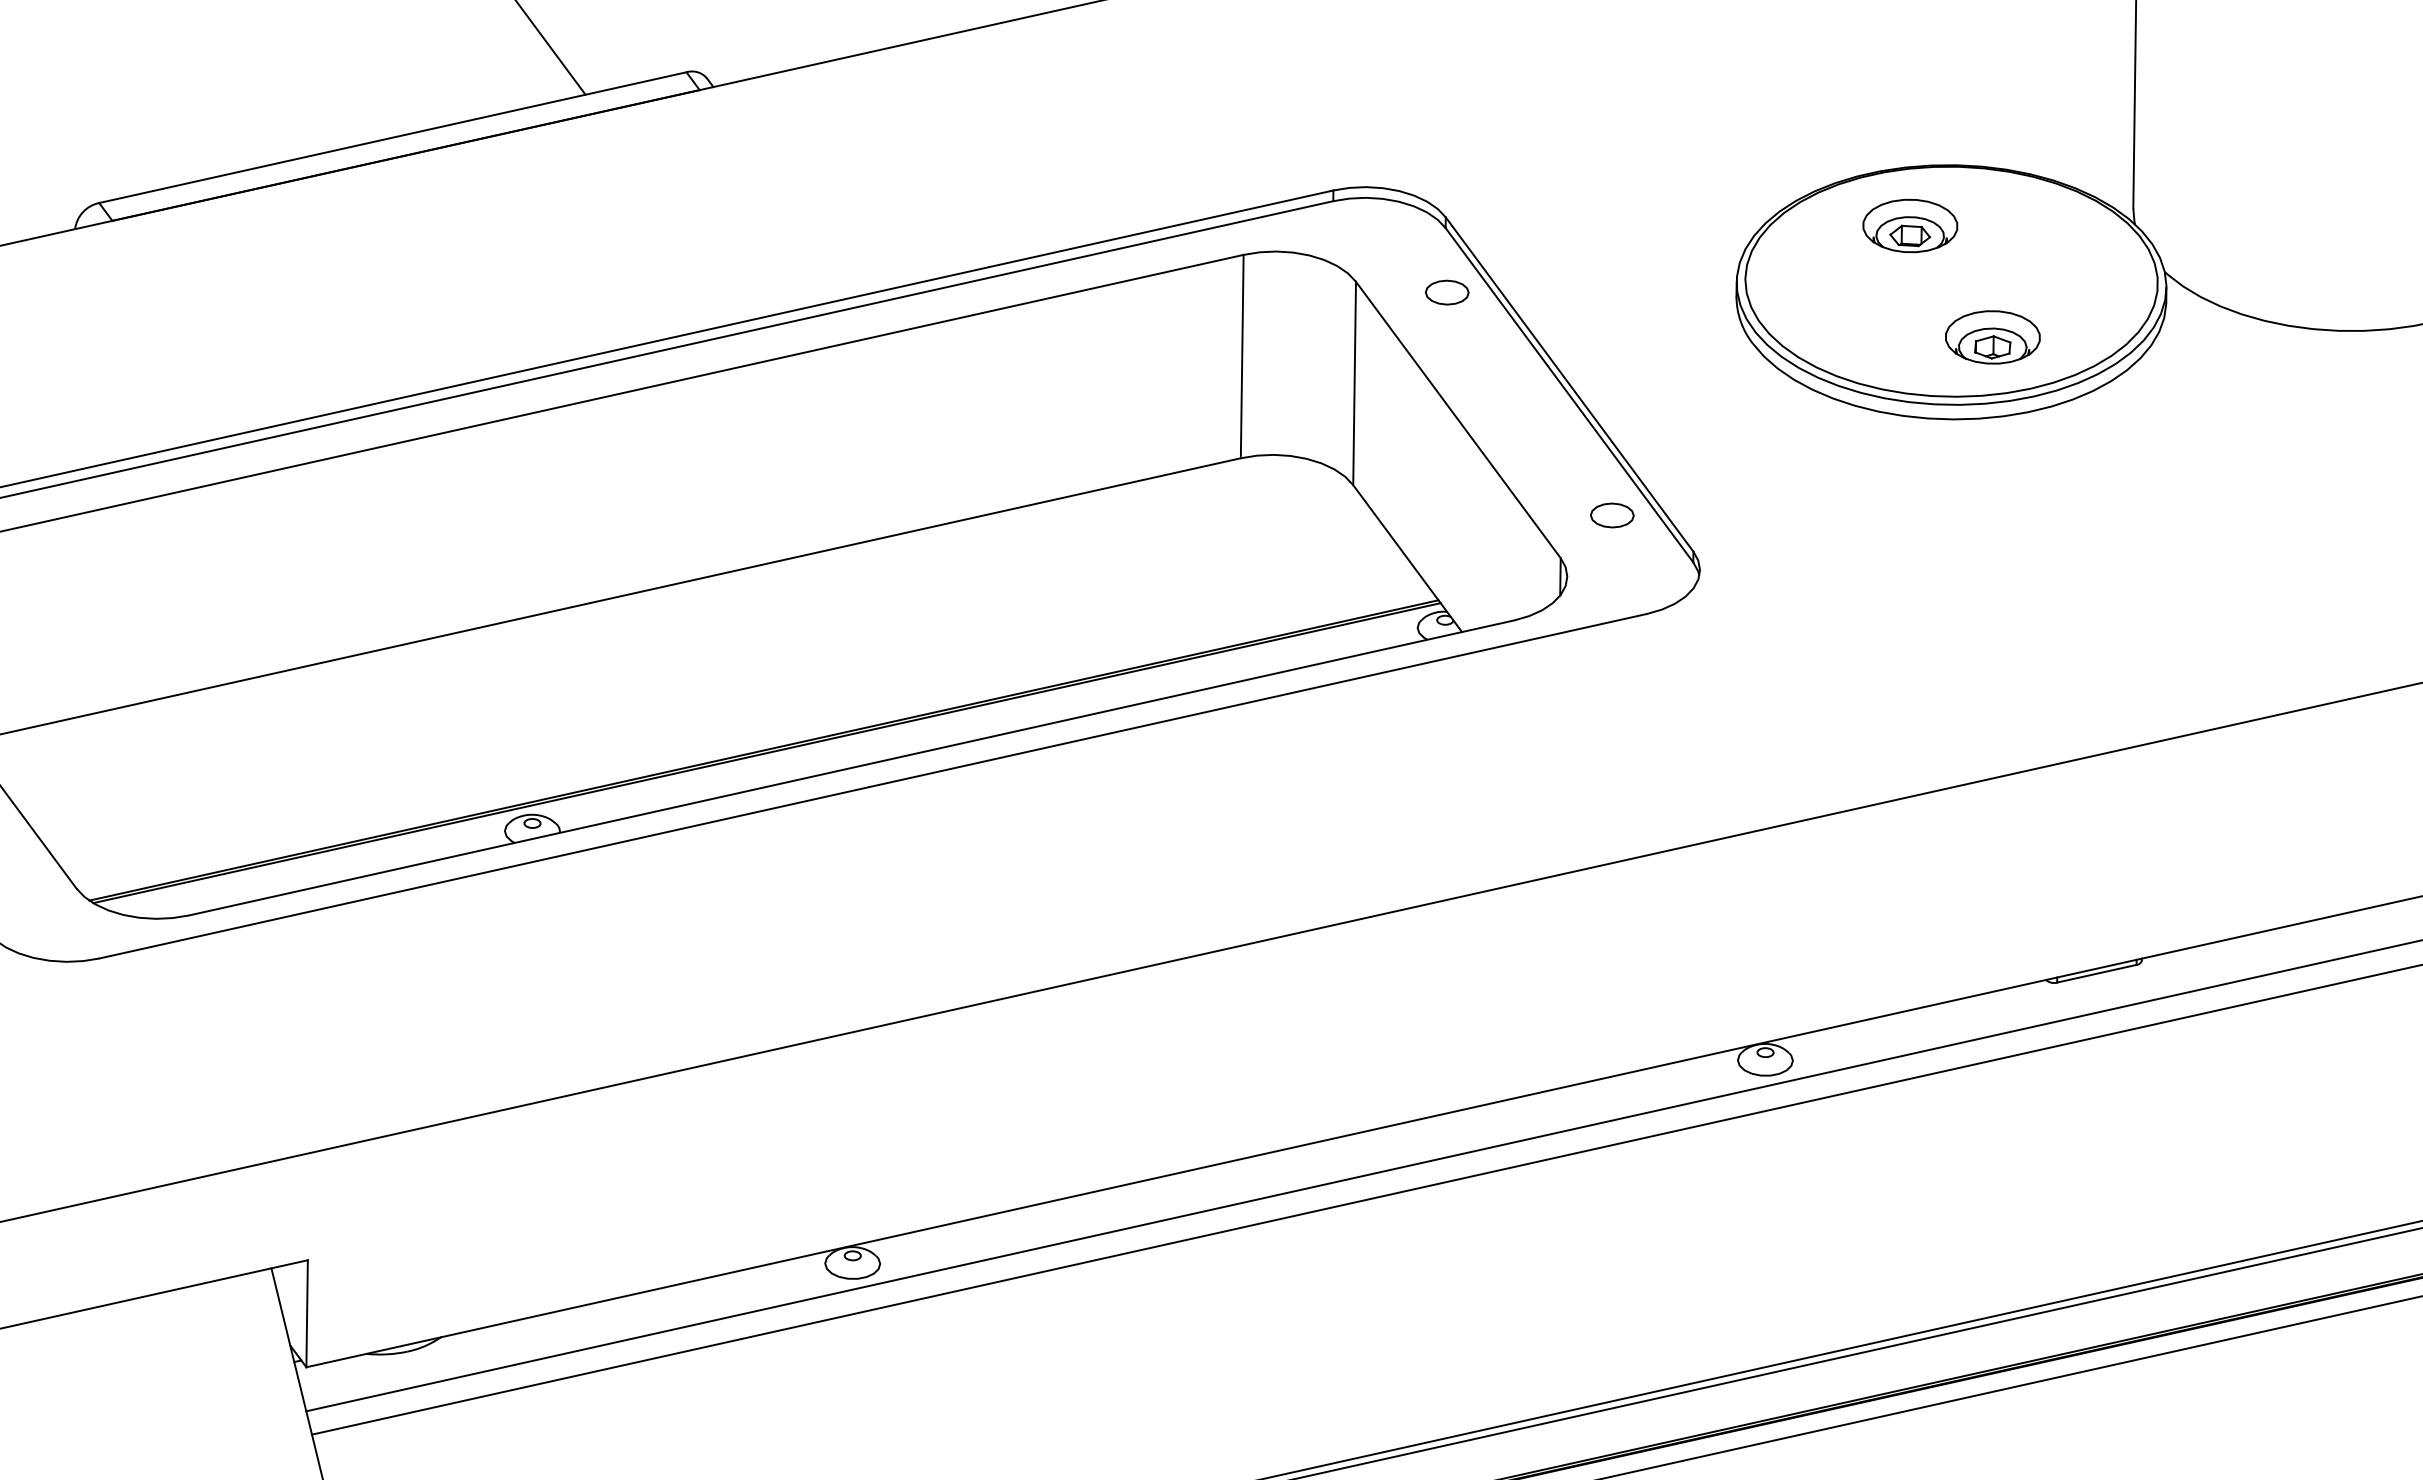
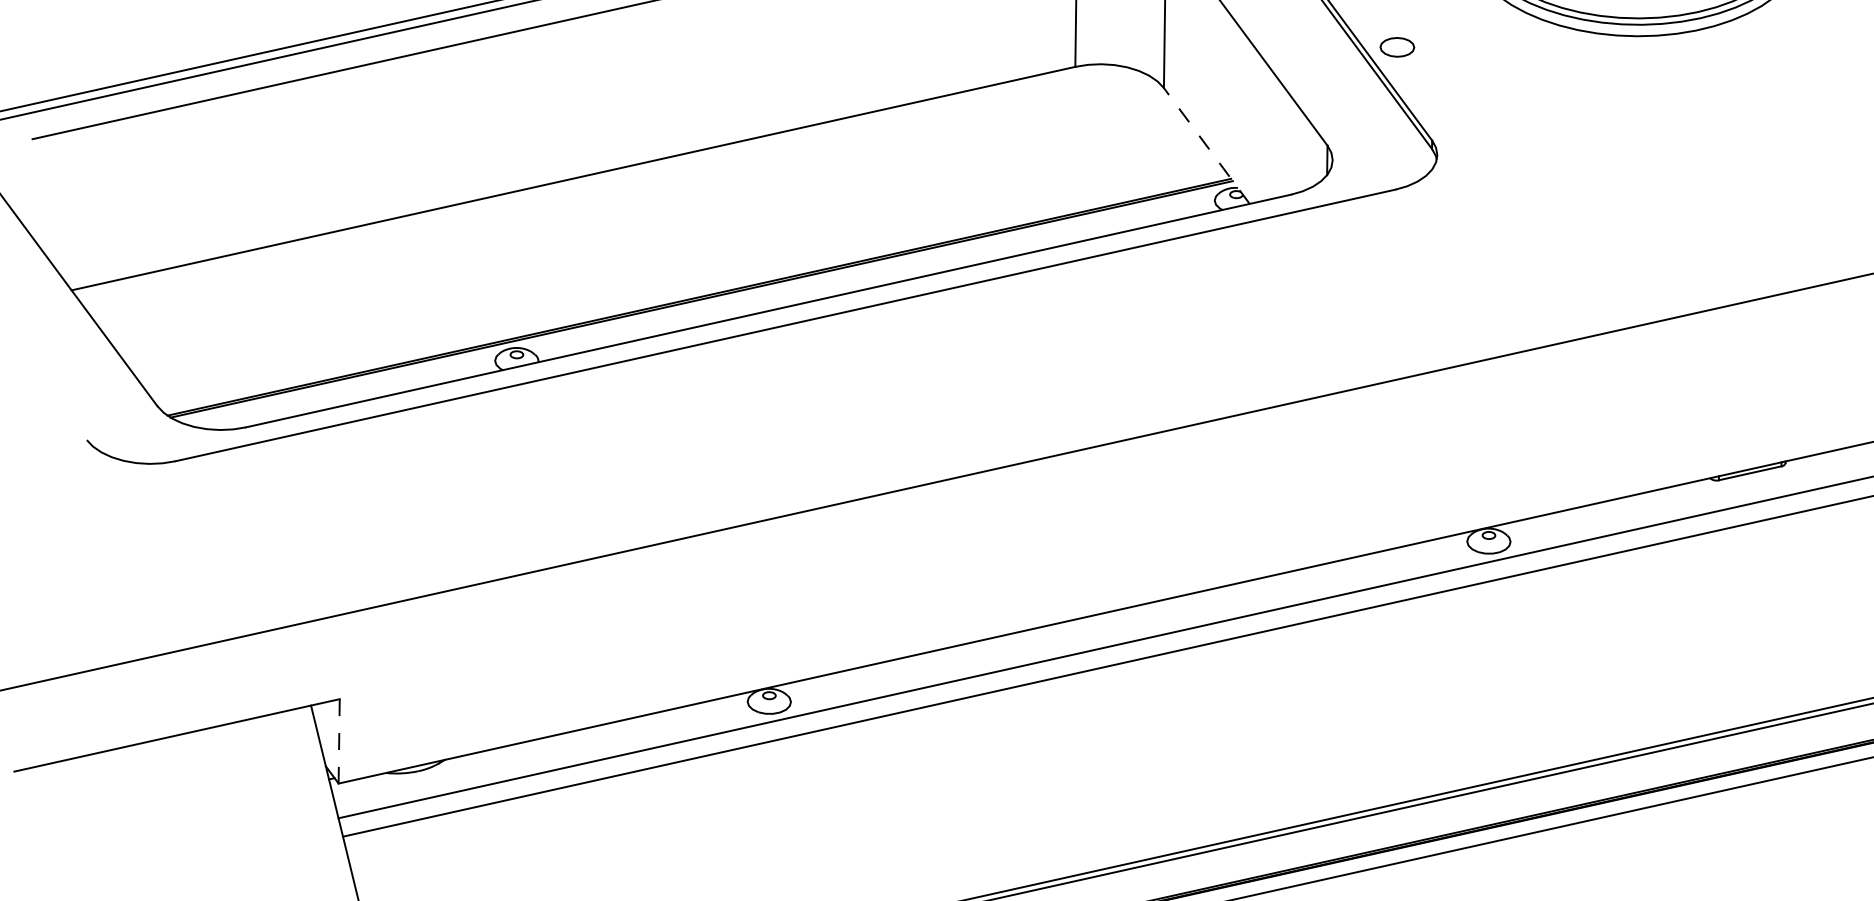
part: (1612, 515) -> (1397, 47), moved
line: (1407, 558) -> (1206, 145), solid -> dashed
line: (307, 1313) -> (339, 741), solid -> dashed

